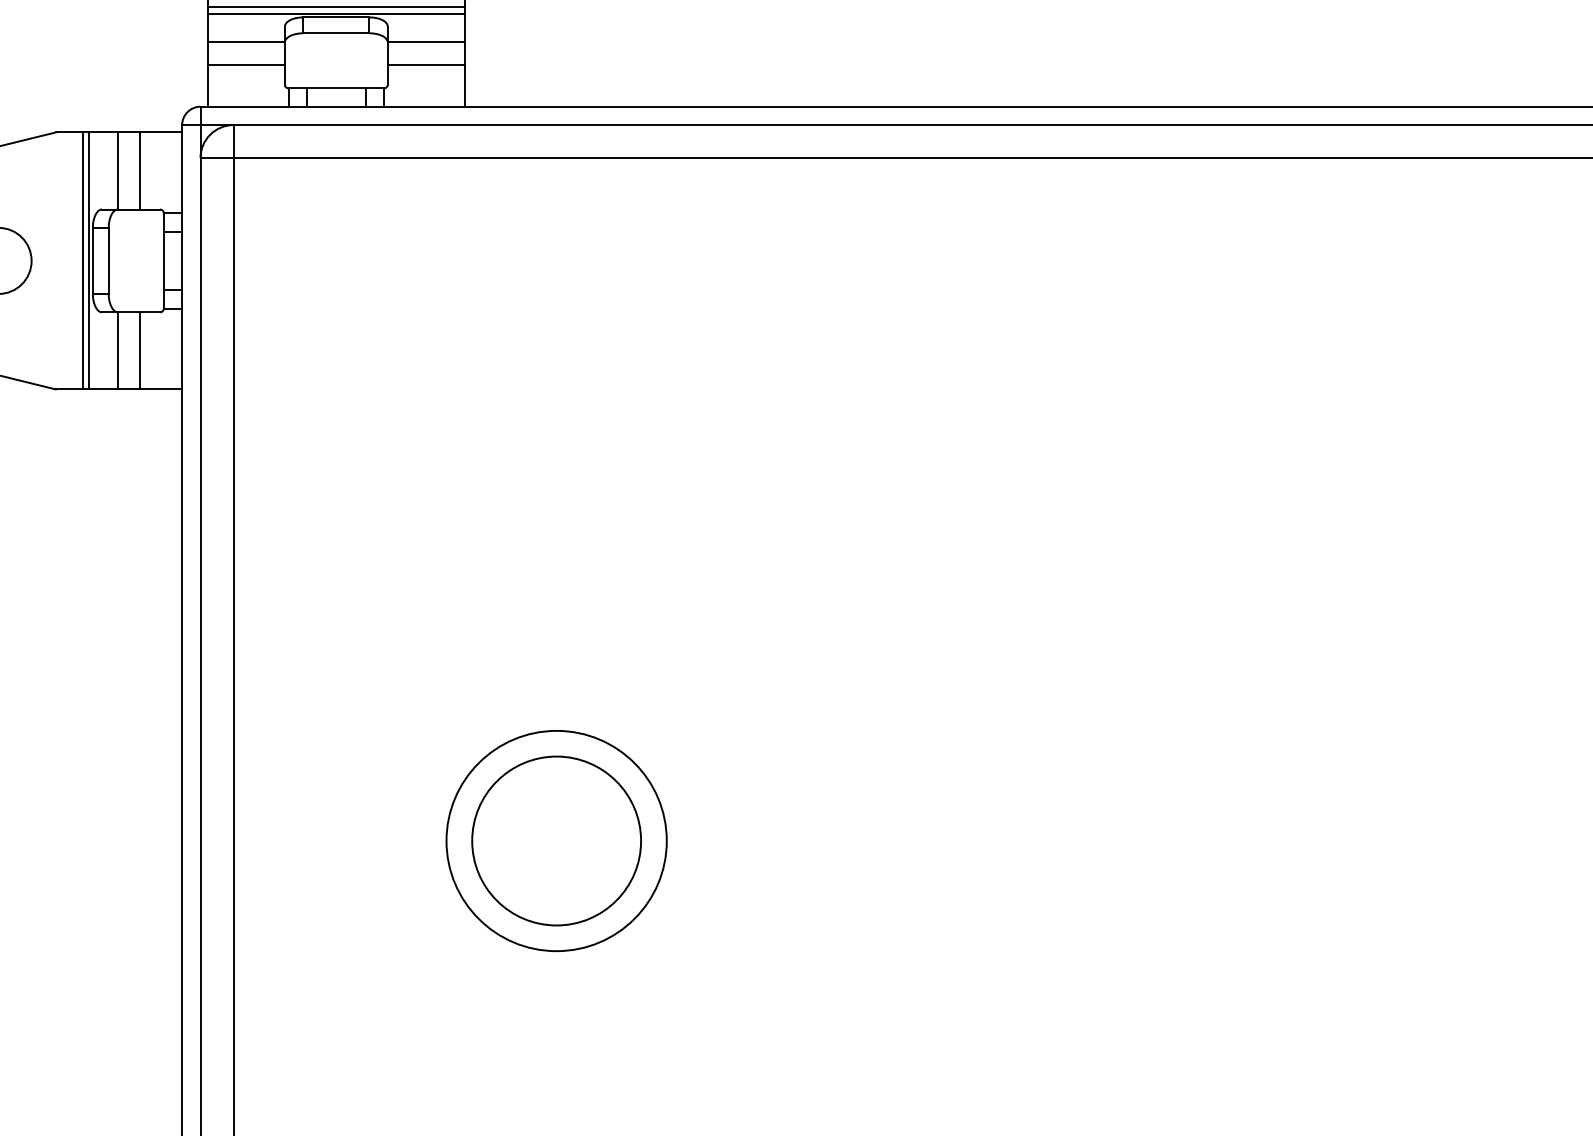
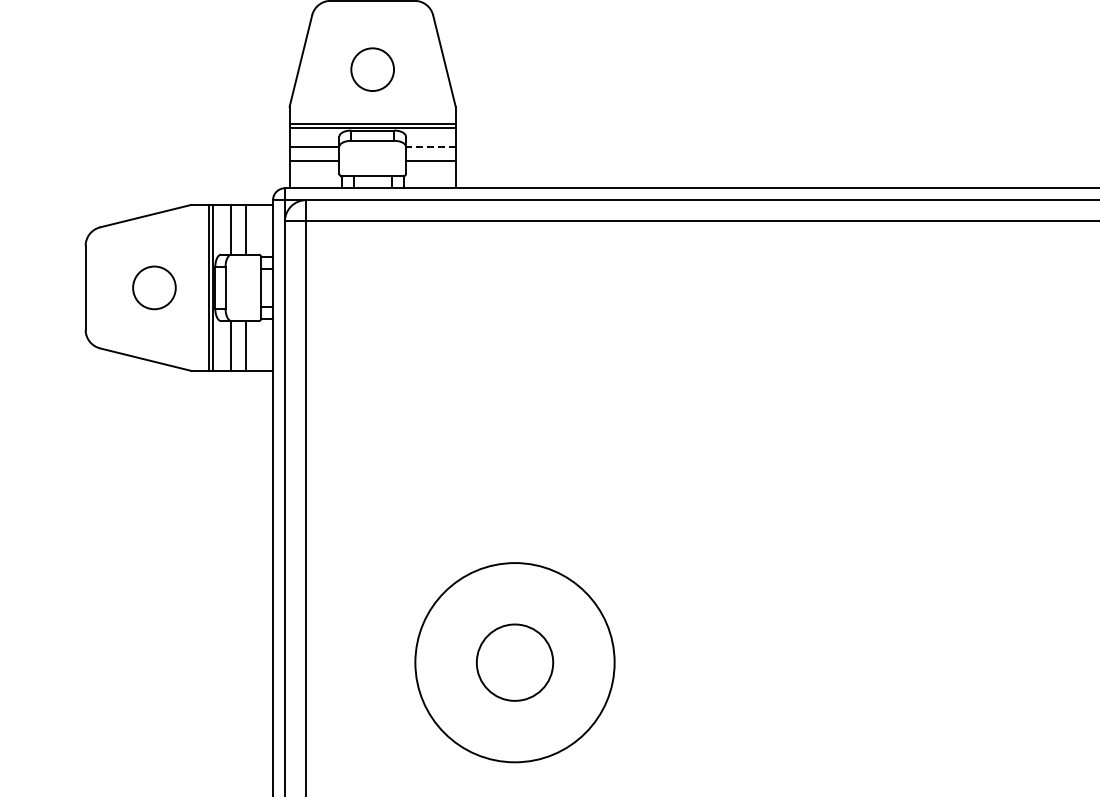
line: (425, 42) -> (430, 146), solid -> dashed
circle: (555, 840) -> (514, 662), size x0.7
circle: (555, 840) -> (514, 662), size x1.4

